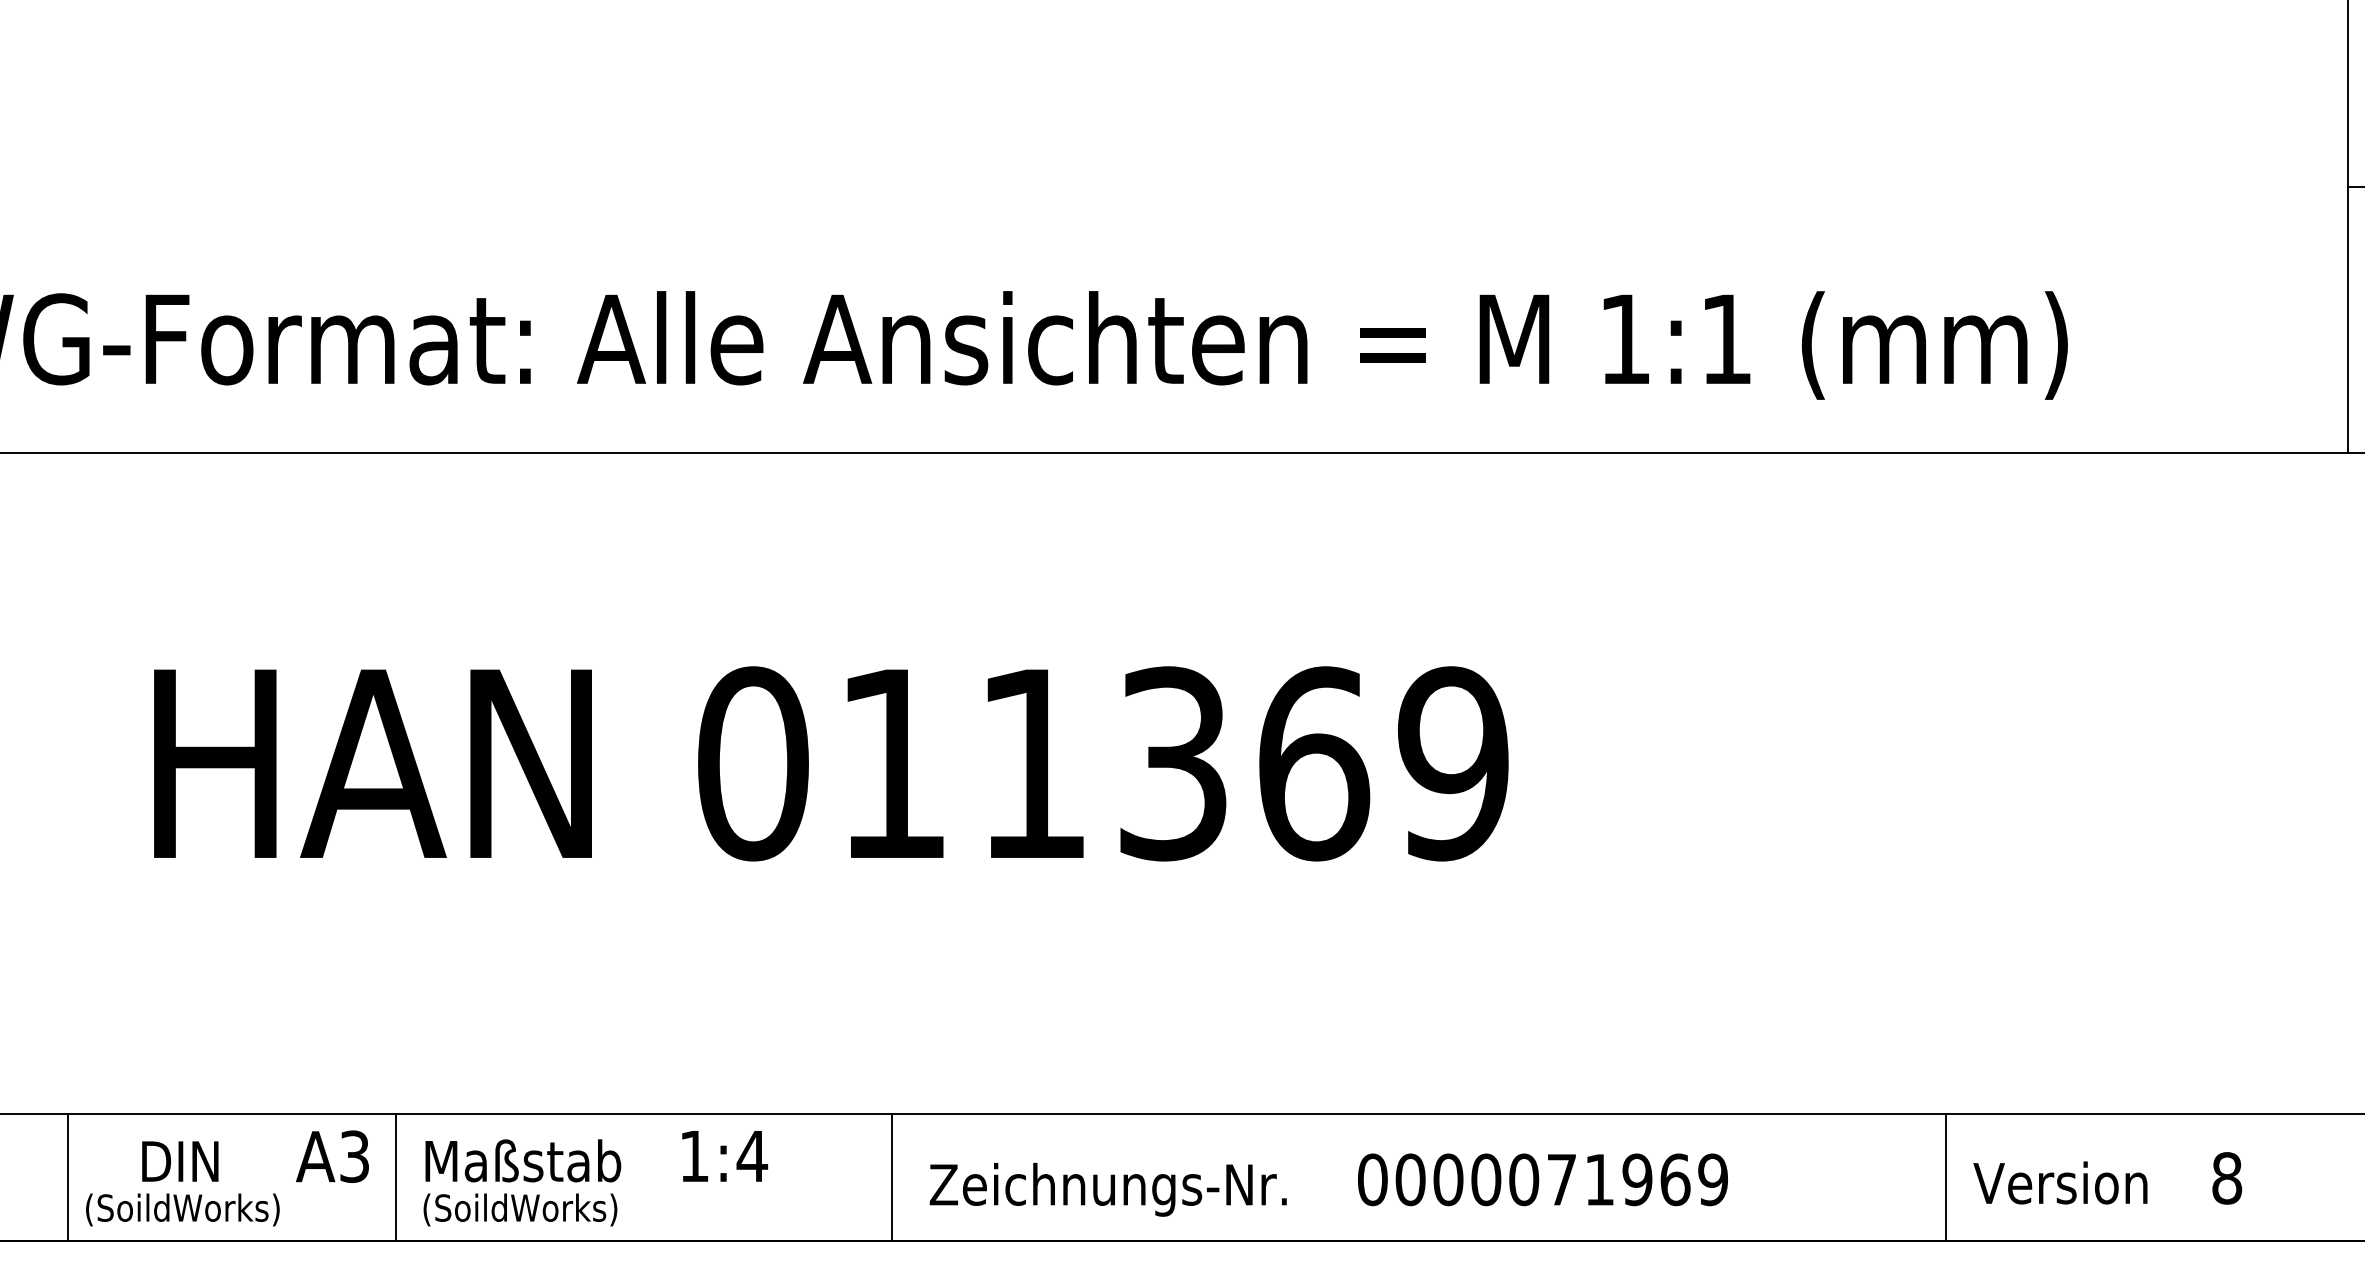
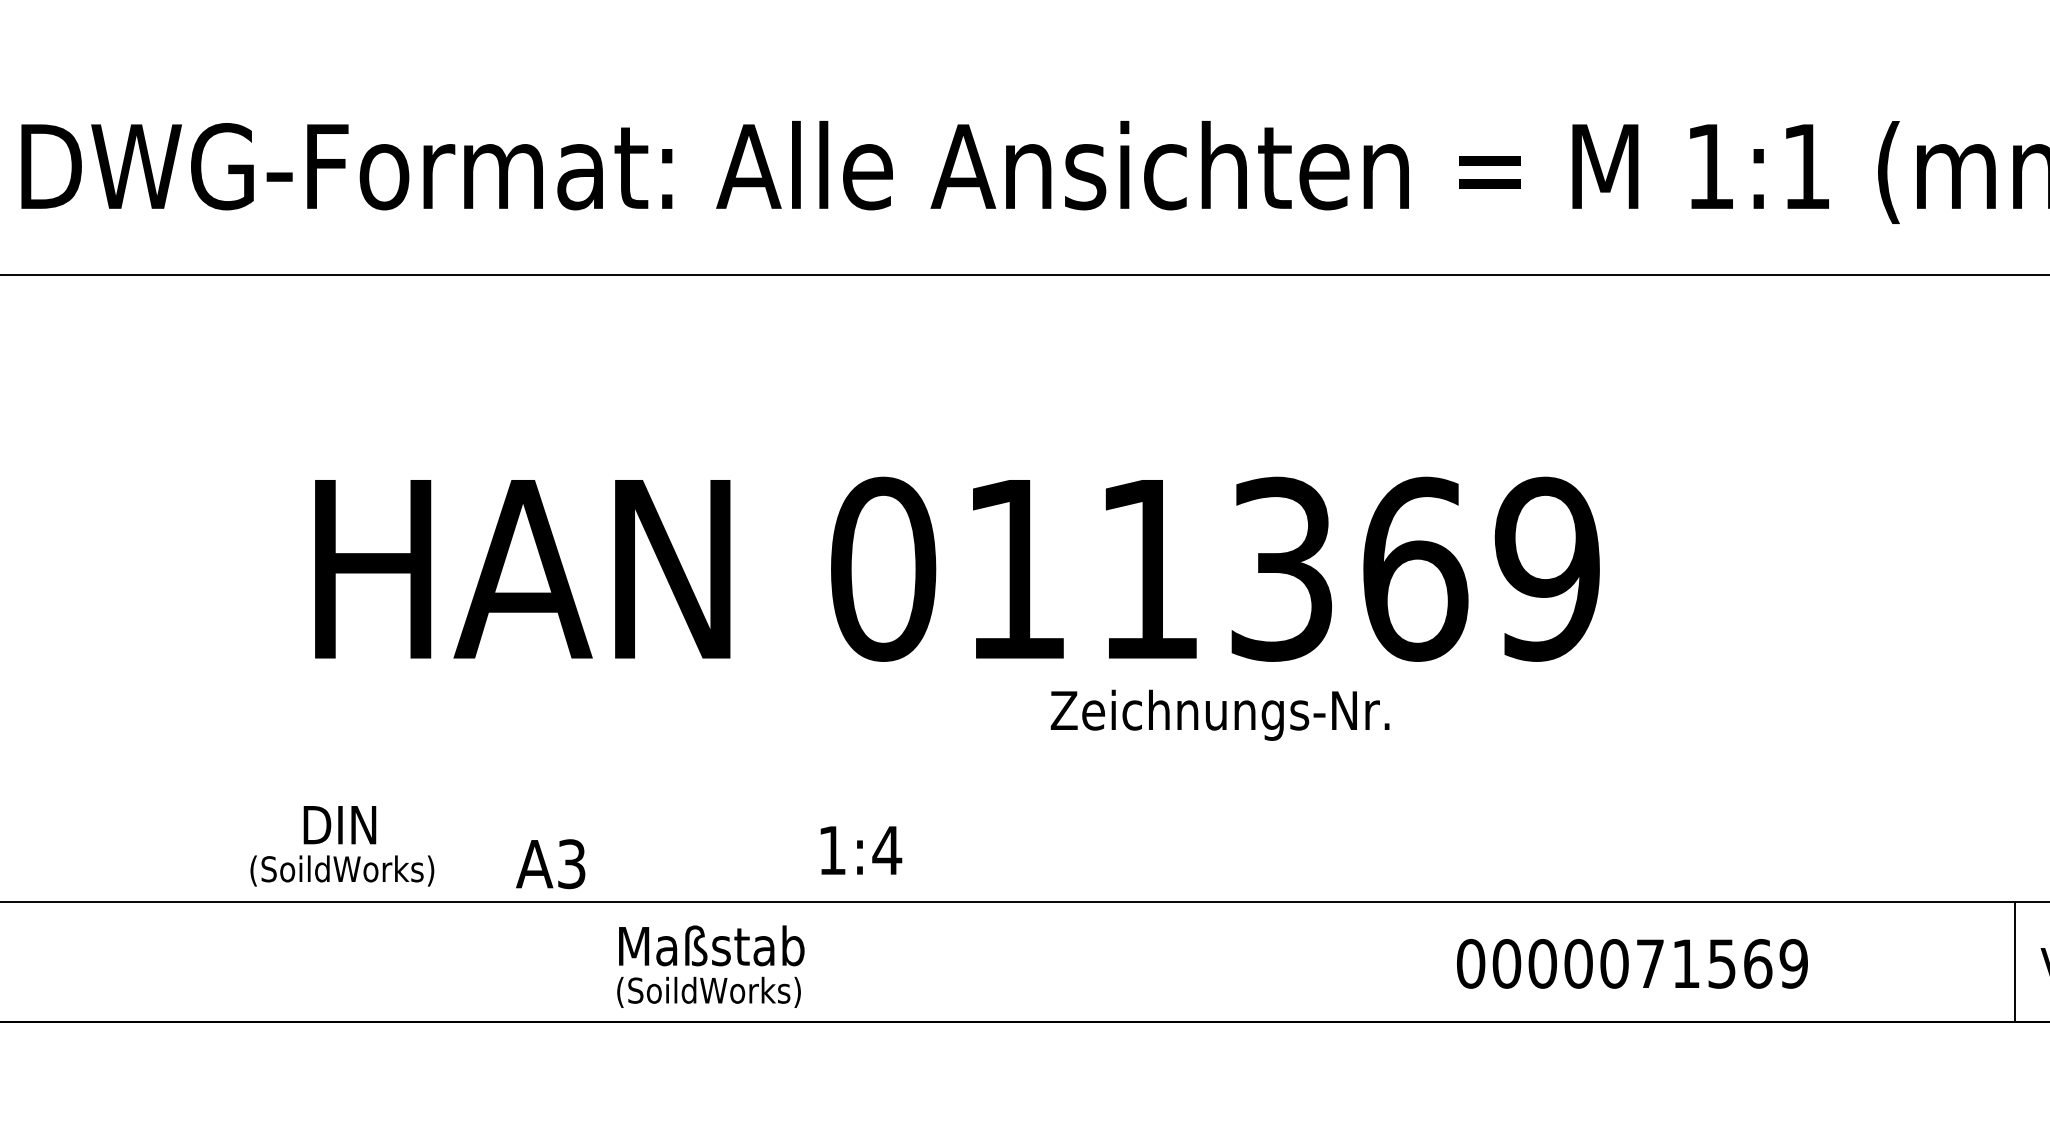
text: (332, 1156) -> (550, 863), moved
text: (725, 1156) -> (861, 850), moved
line: (67, 1177) -> (232, 961), removed
line: (396, 1177) -> (544, 961), removed
line: (891, 1177) -> (1014, 961), removed
text: (1637, 1179) -> (1722, 963), 0000071969 -> 0000071569
text: (522, 1182) -> (710, 966), moved
text: (182, 1183) -> (342, 845), moved
text: (1107, 1189) -> (1219, 715), moved

